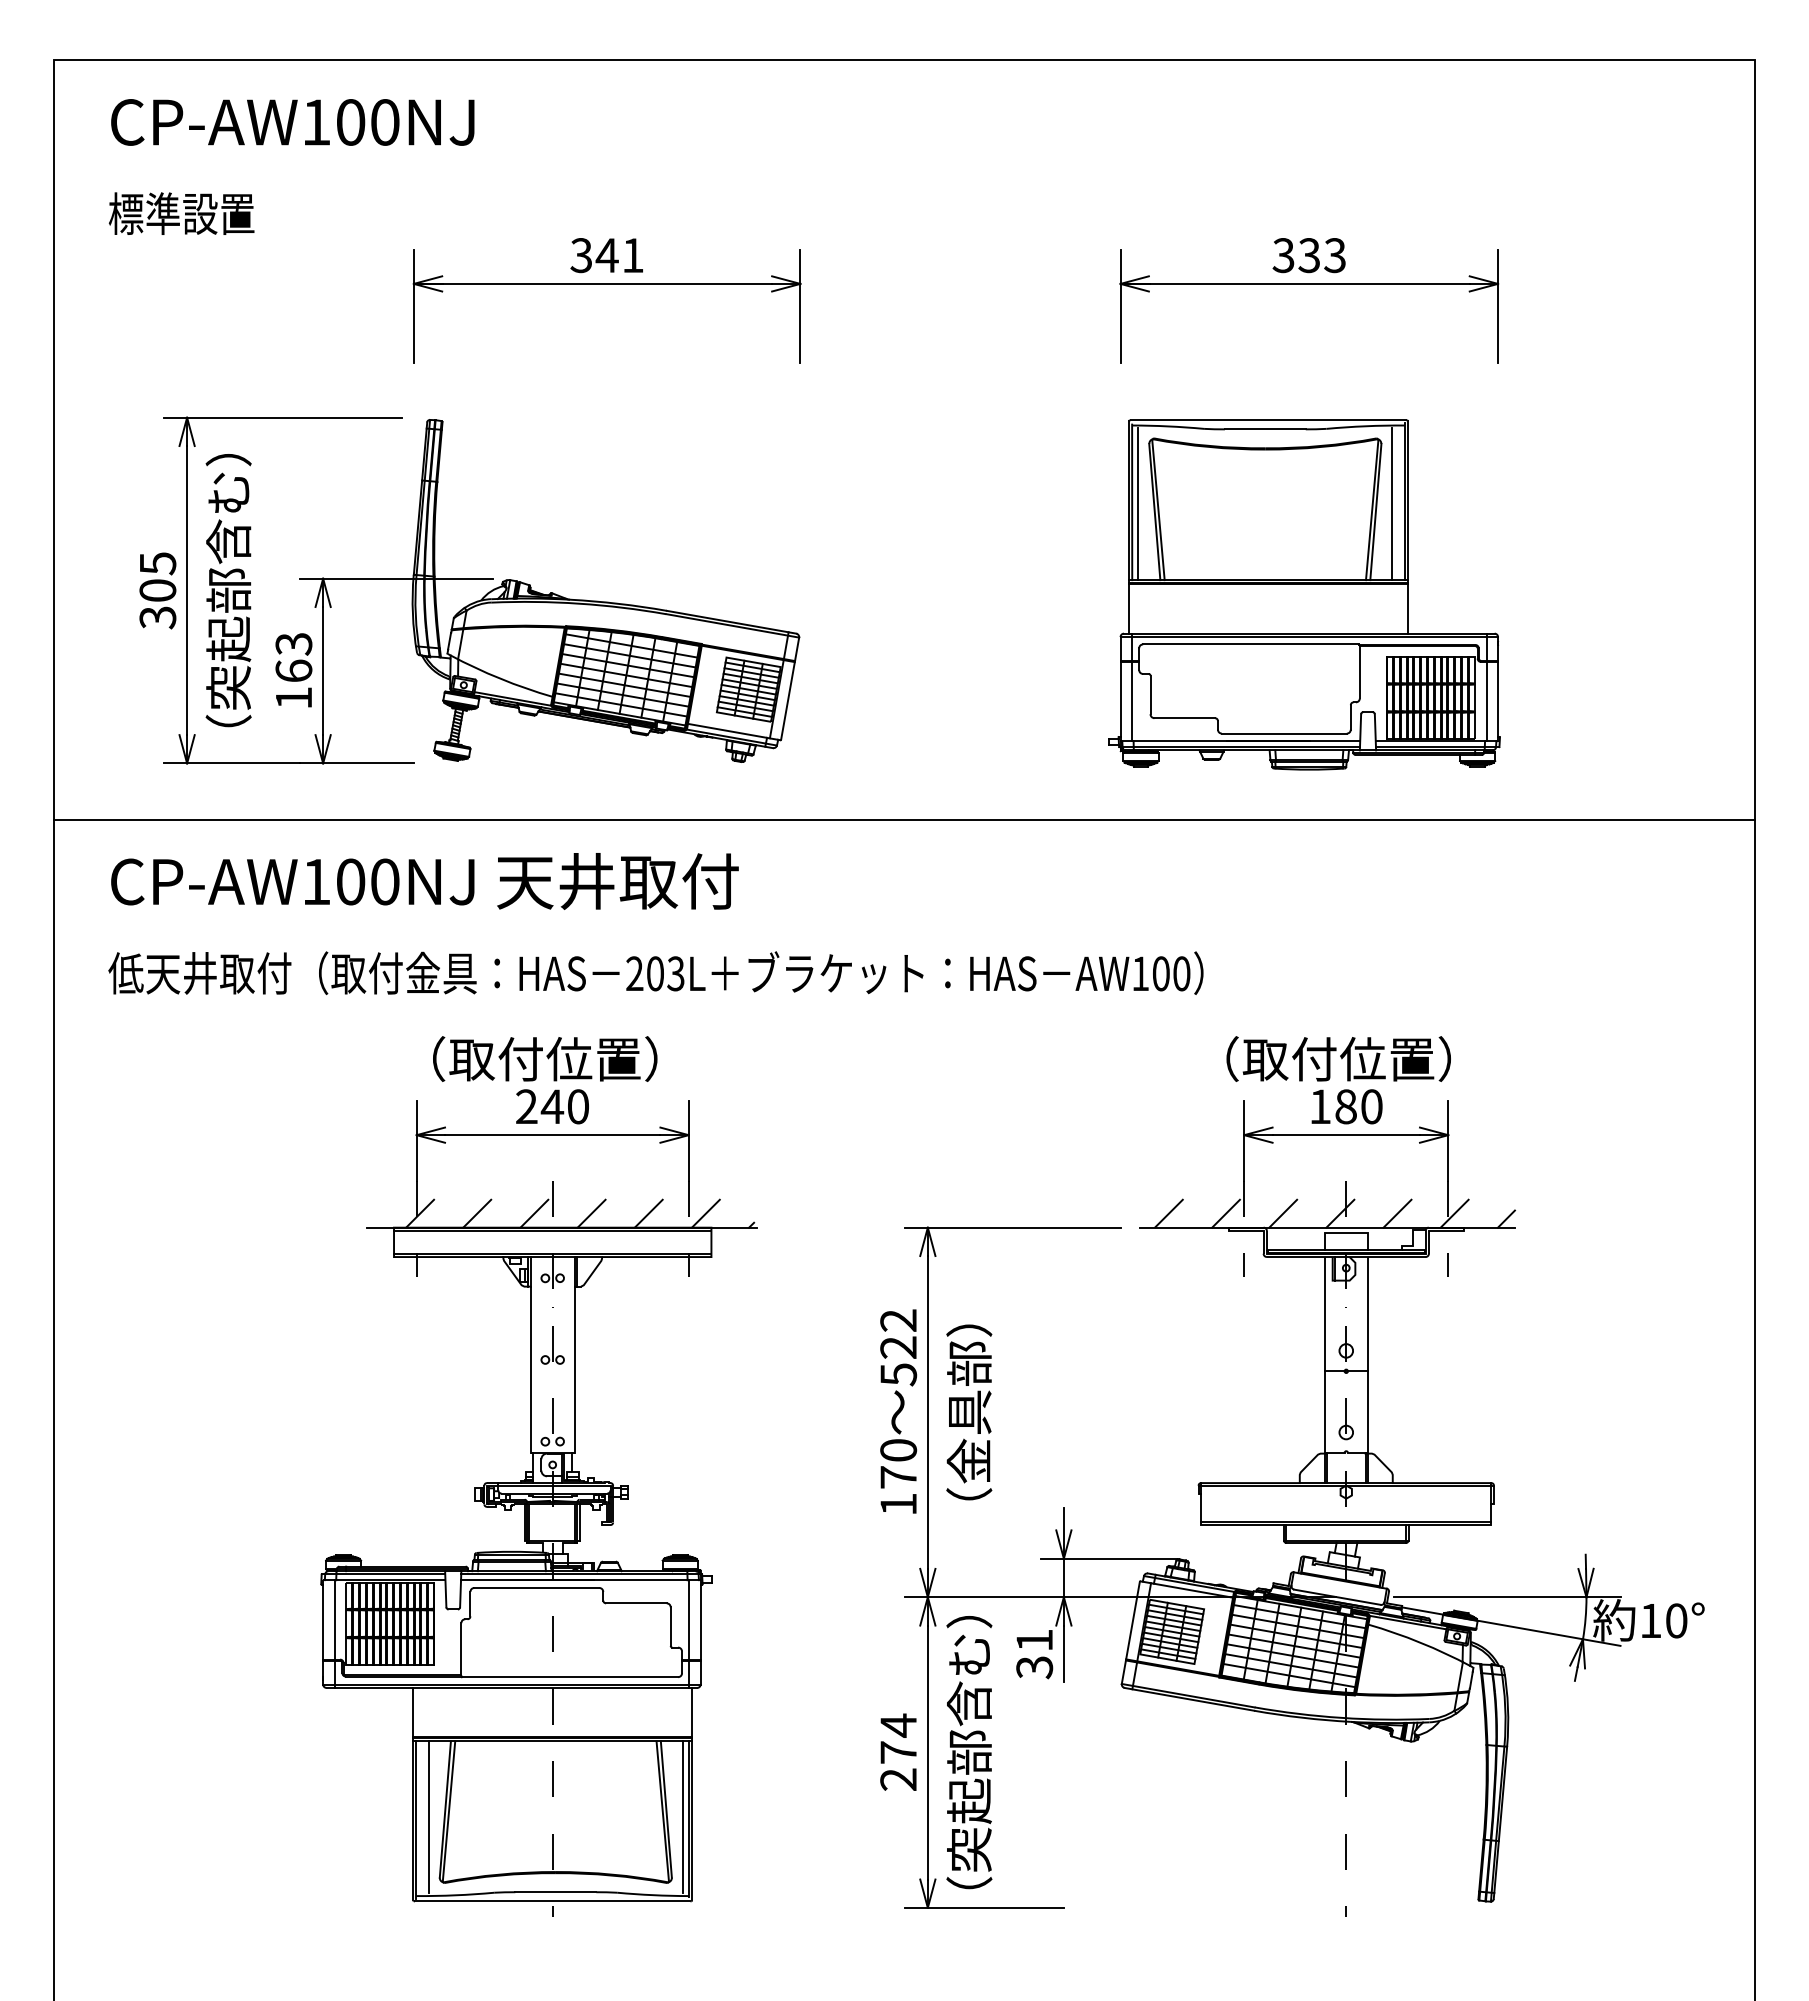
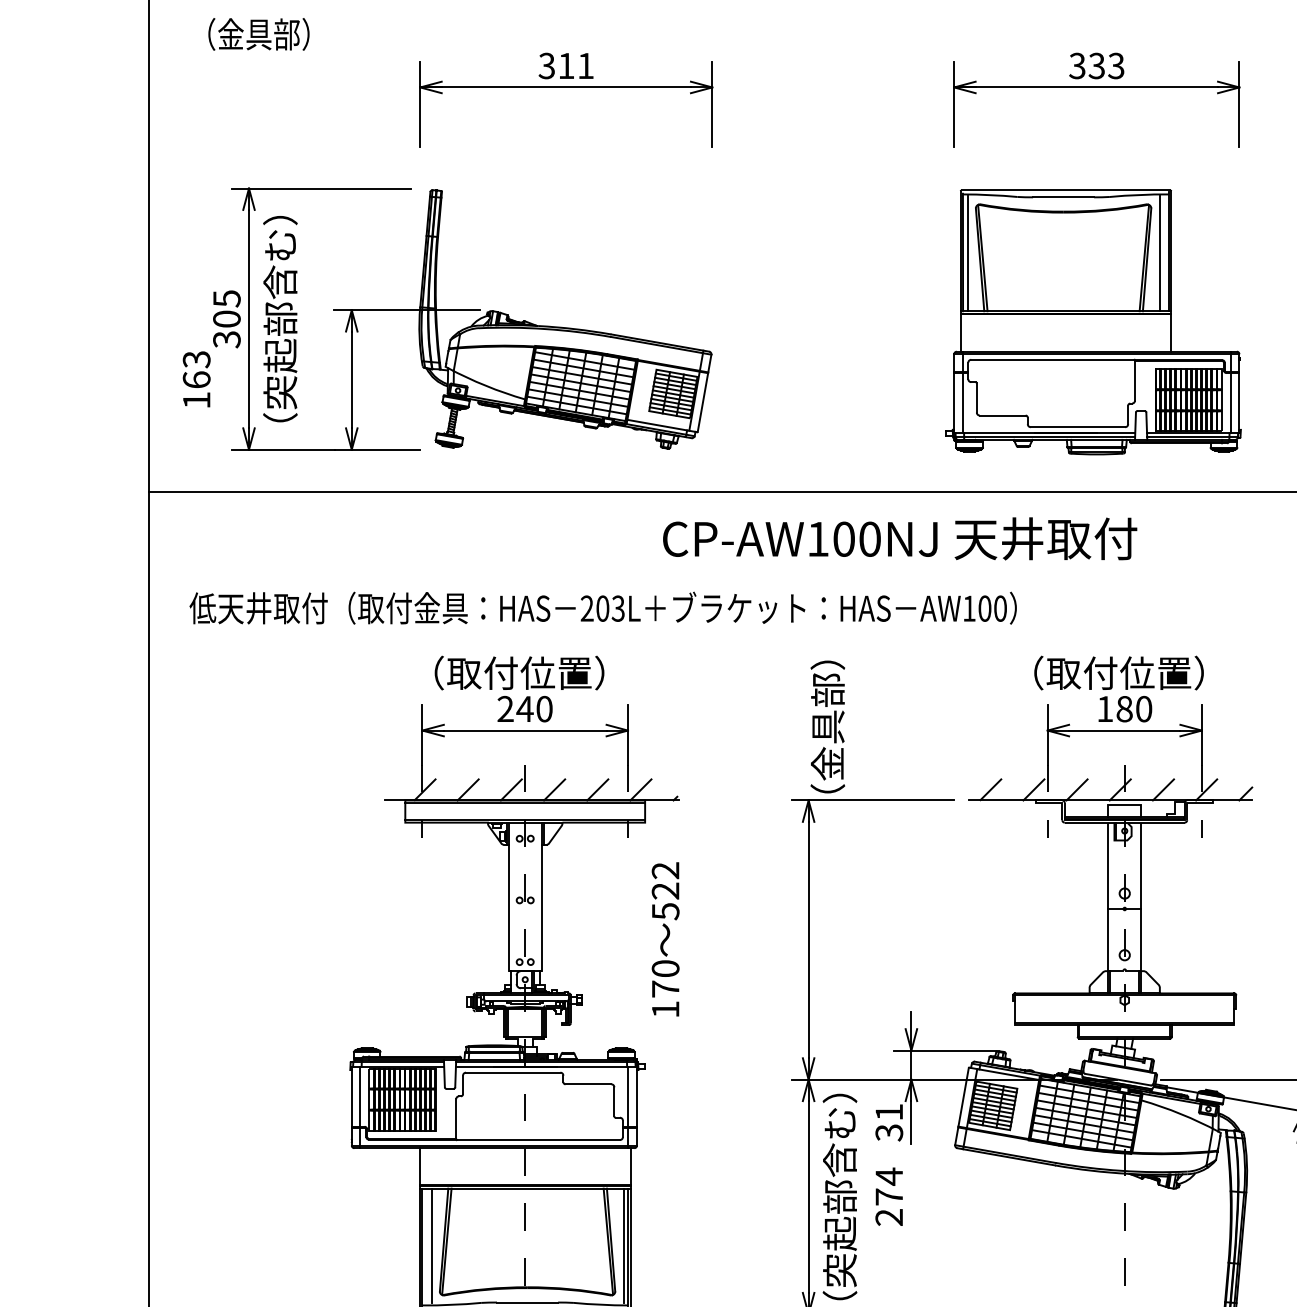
text: (187, 213) -> (249, 34), 標準設置 -> （金具部）
text: (606, 255) -> (565, 65), 341 -> 311
text: (293, 670) -> (196, 379), moved
text: (424, 881) -> (899, 538), moved
text: (898, 1411) -> (665, 939), moved
text: (969, 1412) -> (828, 727), moved
text: (898, 1751) -> (889, 1196), moved

